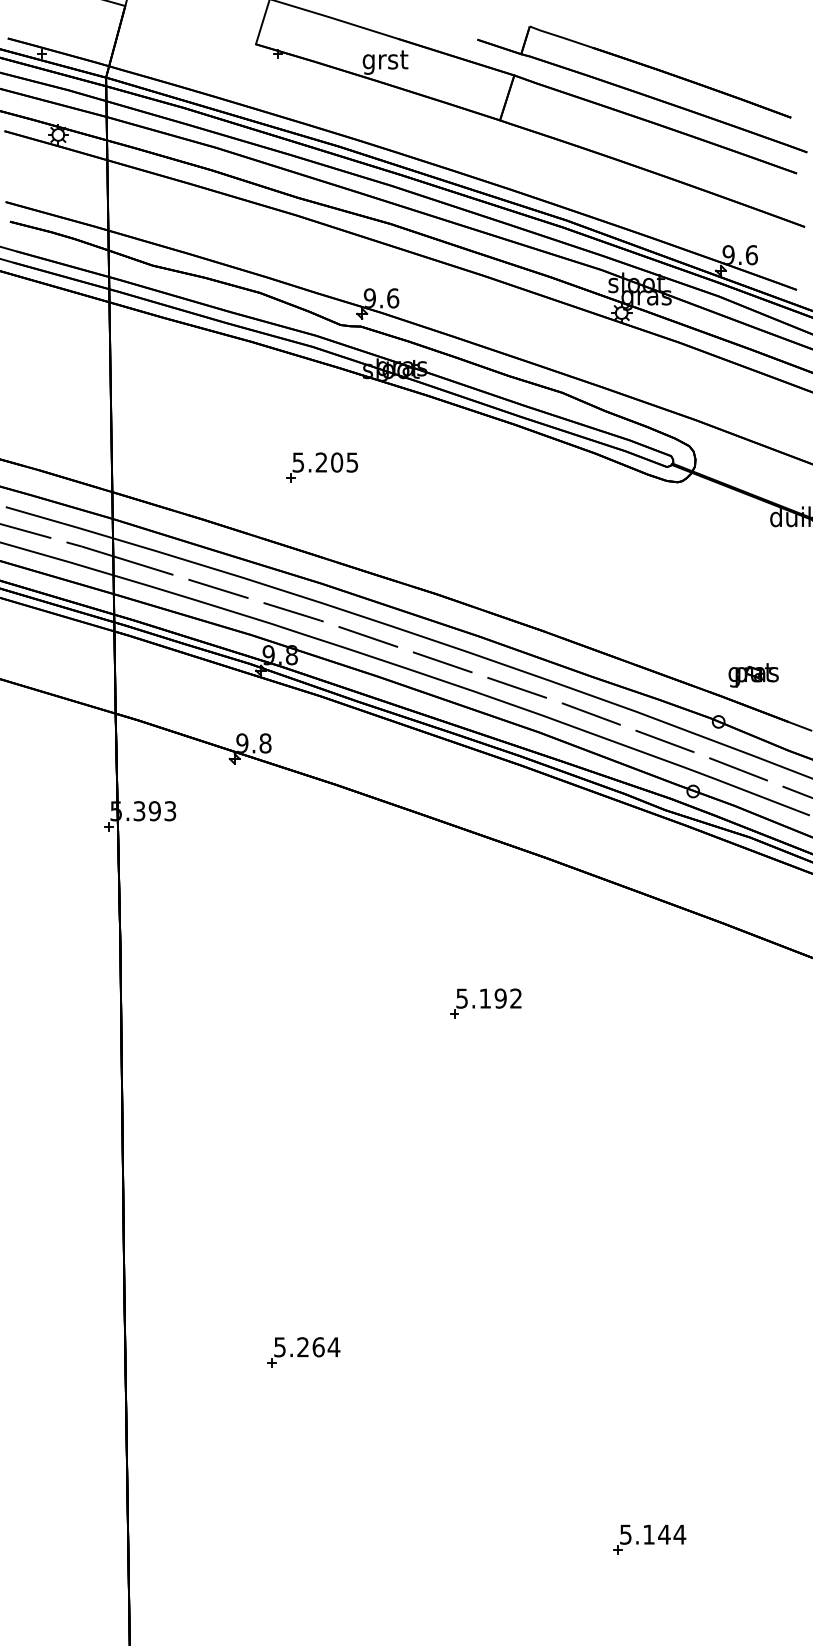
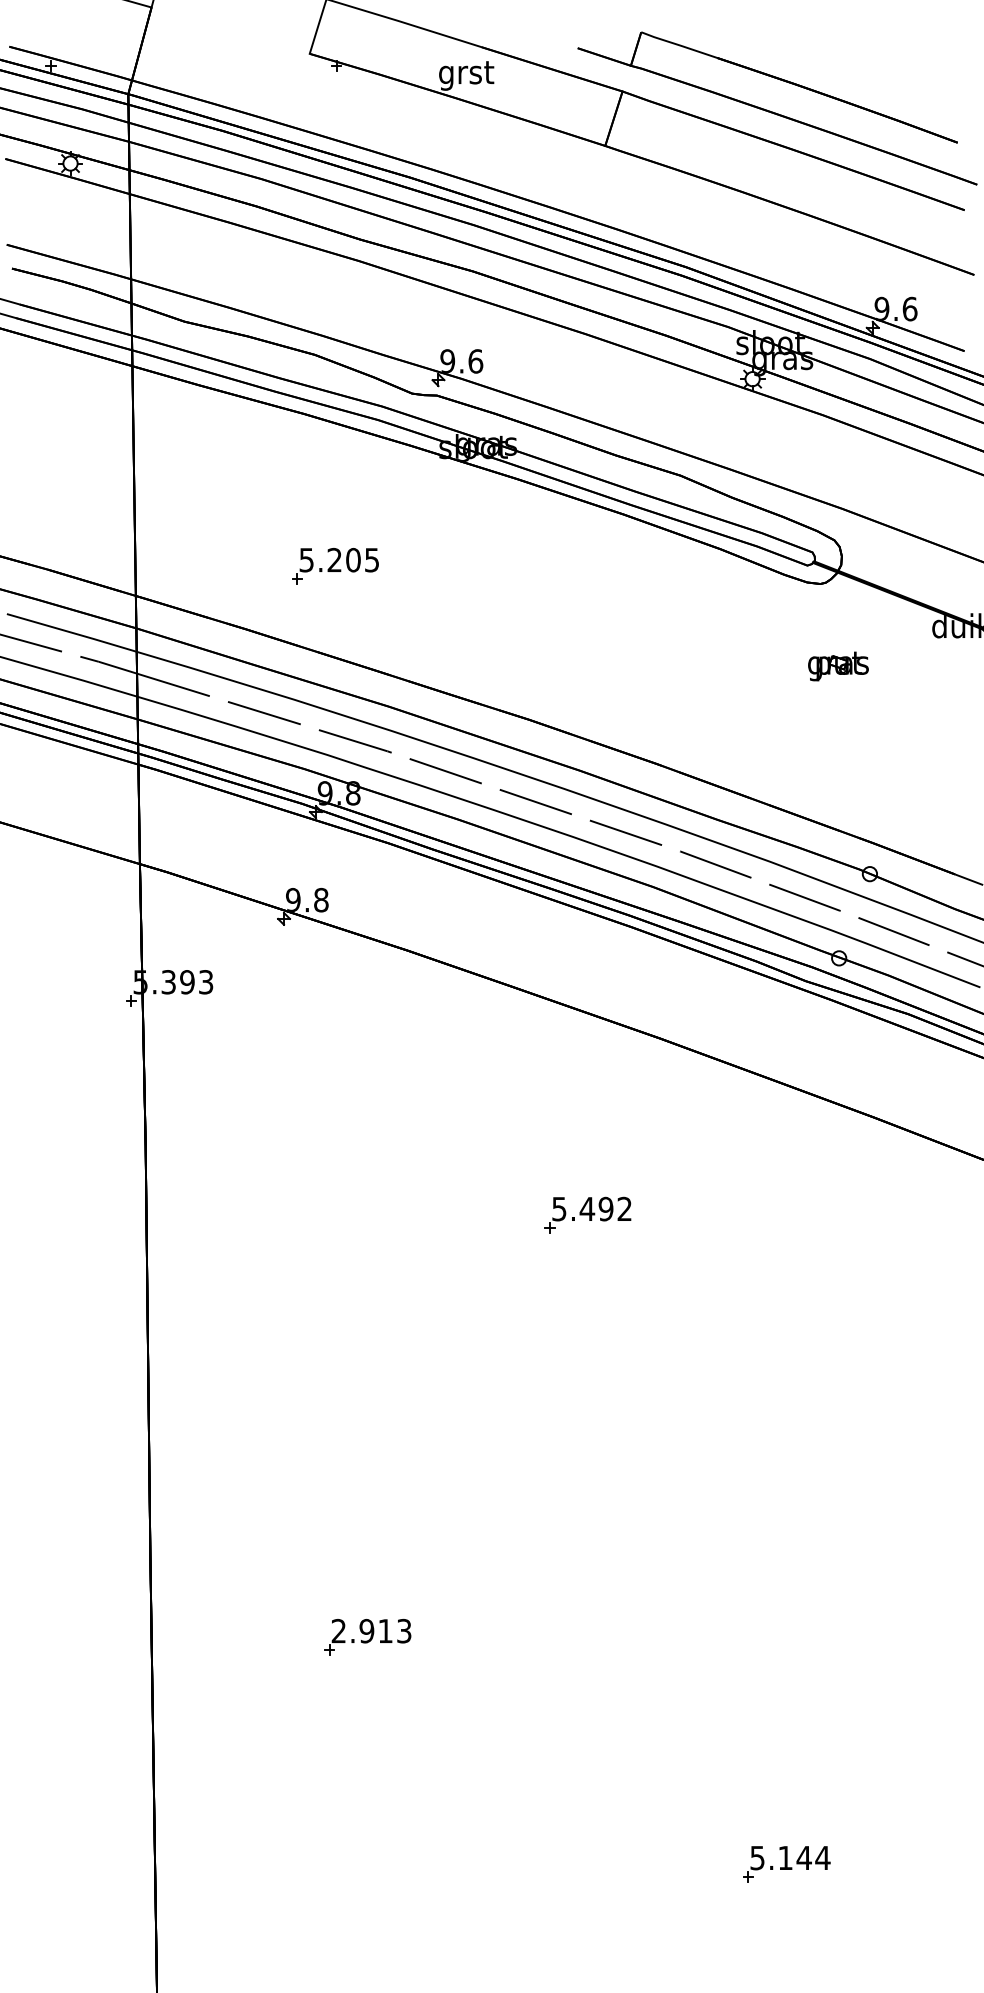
part: (322, 467) -> (335, 566), moved
part: (753, 675) -> (838, 666), moved
text: (484, 998) -> (586, 1208), 5.192 -> 5.492
text: (307, 1347) -> (372, 1631), 5.264 -> 2.913

